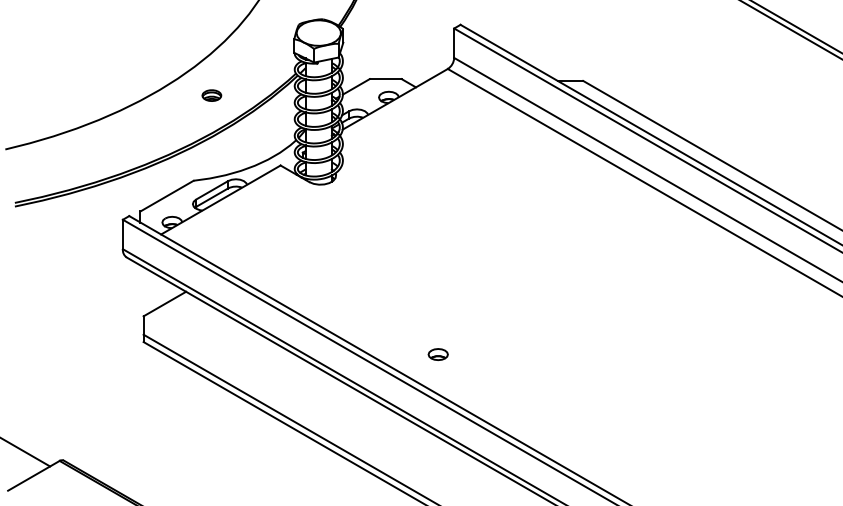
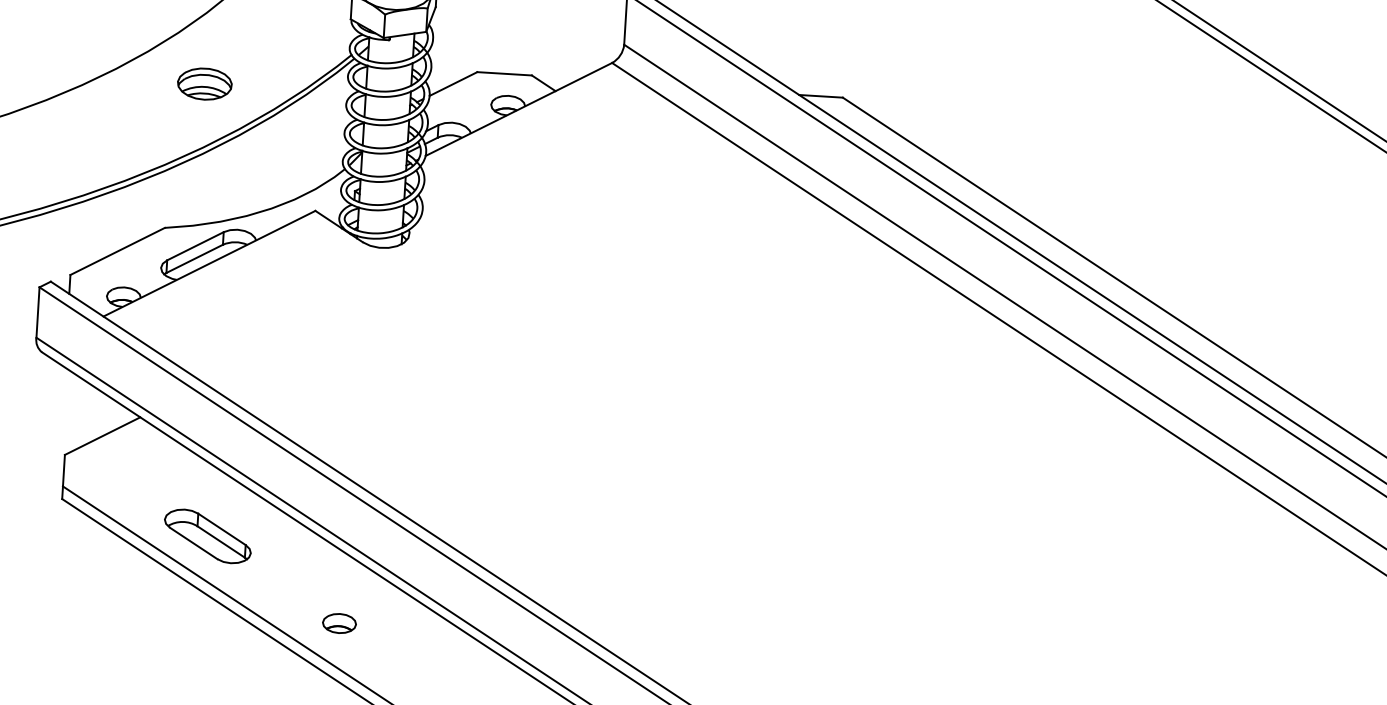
part: (211, 95) -> (204, 83), size x1.67
part: (437, 354) -> (338, 623), moved
part: (229, 358) -> (207, 536), added

